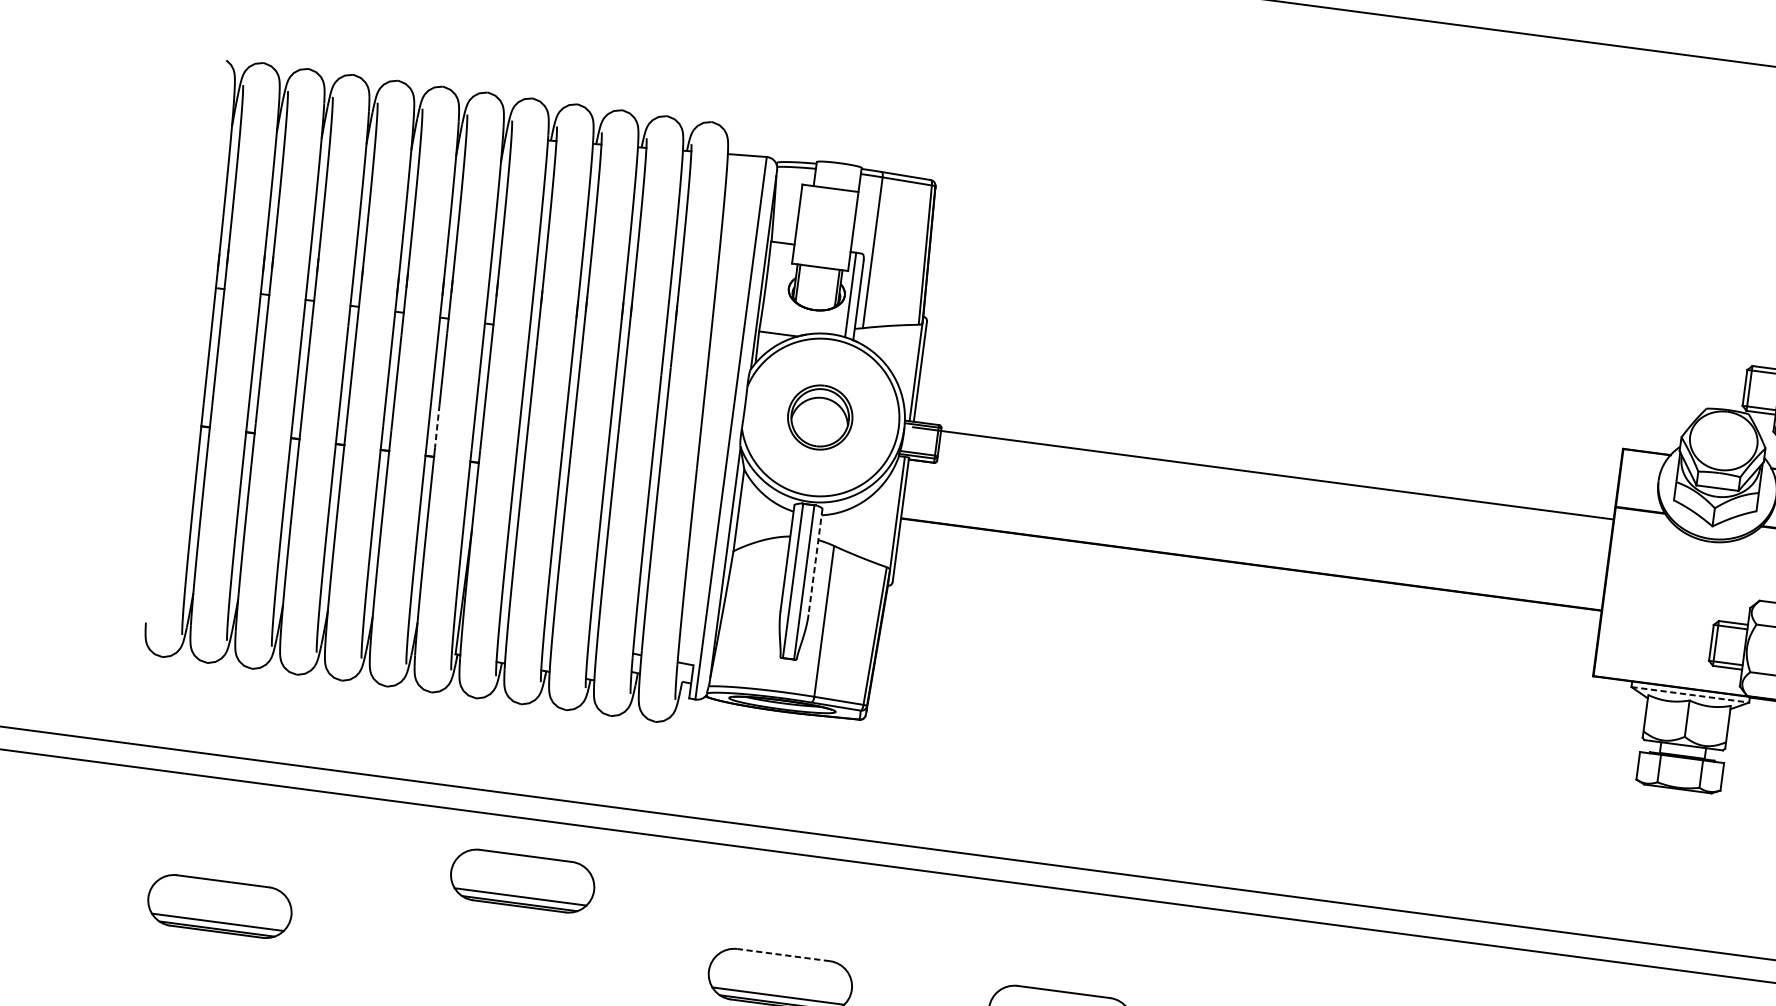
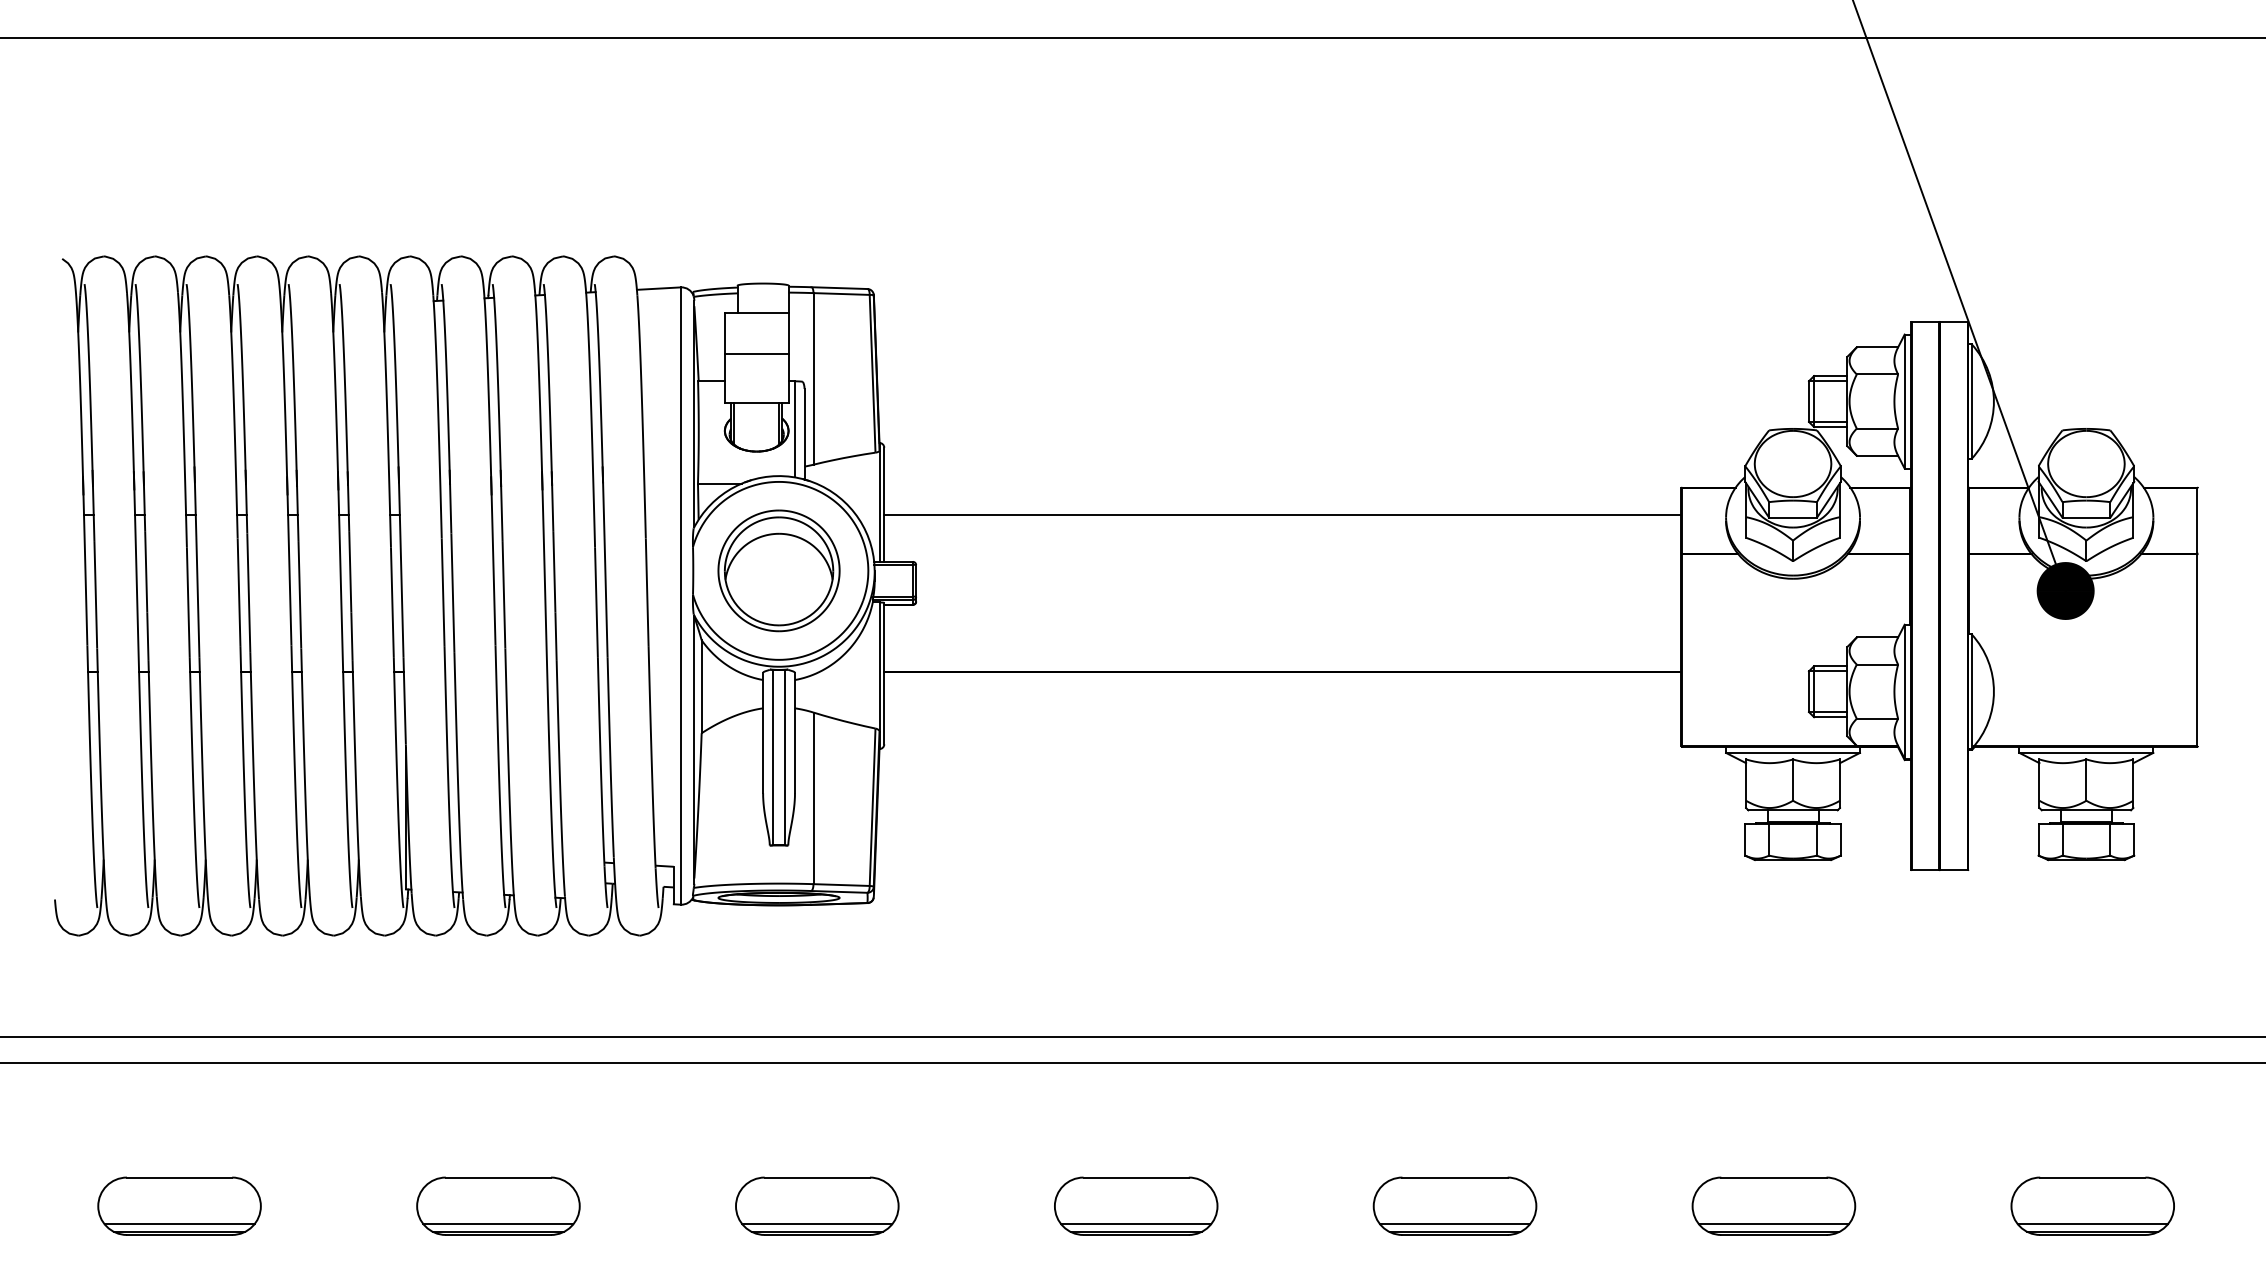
line: (825, 224) -> (756, 354), added
part: (819, 417) -> (778, 570), size x1.67
line: (437, 424) -> (351, 635), dashed -> solid
line: (1262, 473) -> (1282, 515), moved
line: (815, 562) -> (795, 733), dashed -> solid
line: (1690, 694) -> (1793, 752), dashed -> solid
part: (522, 880) -> (498, 1205), moved
line: (783, 955) -> (817, 1177), dashed -> solid

